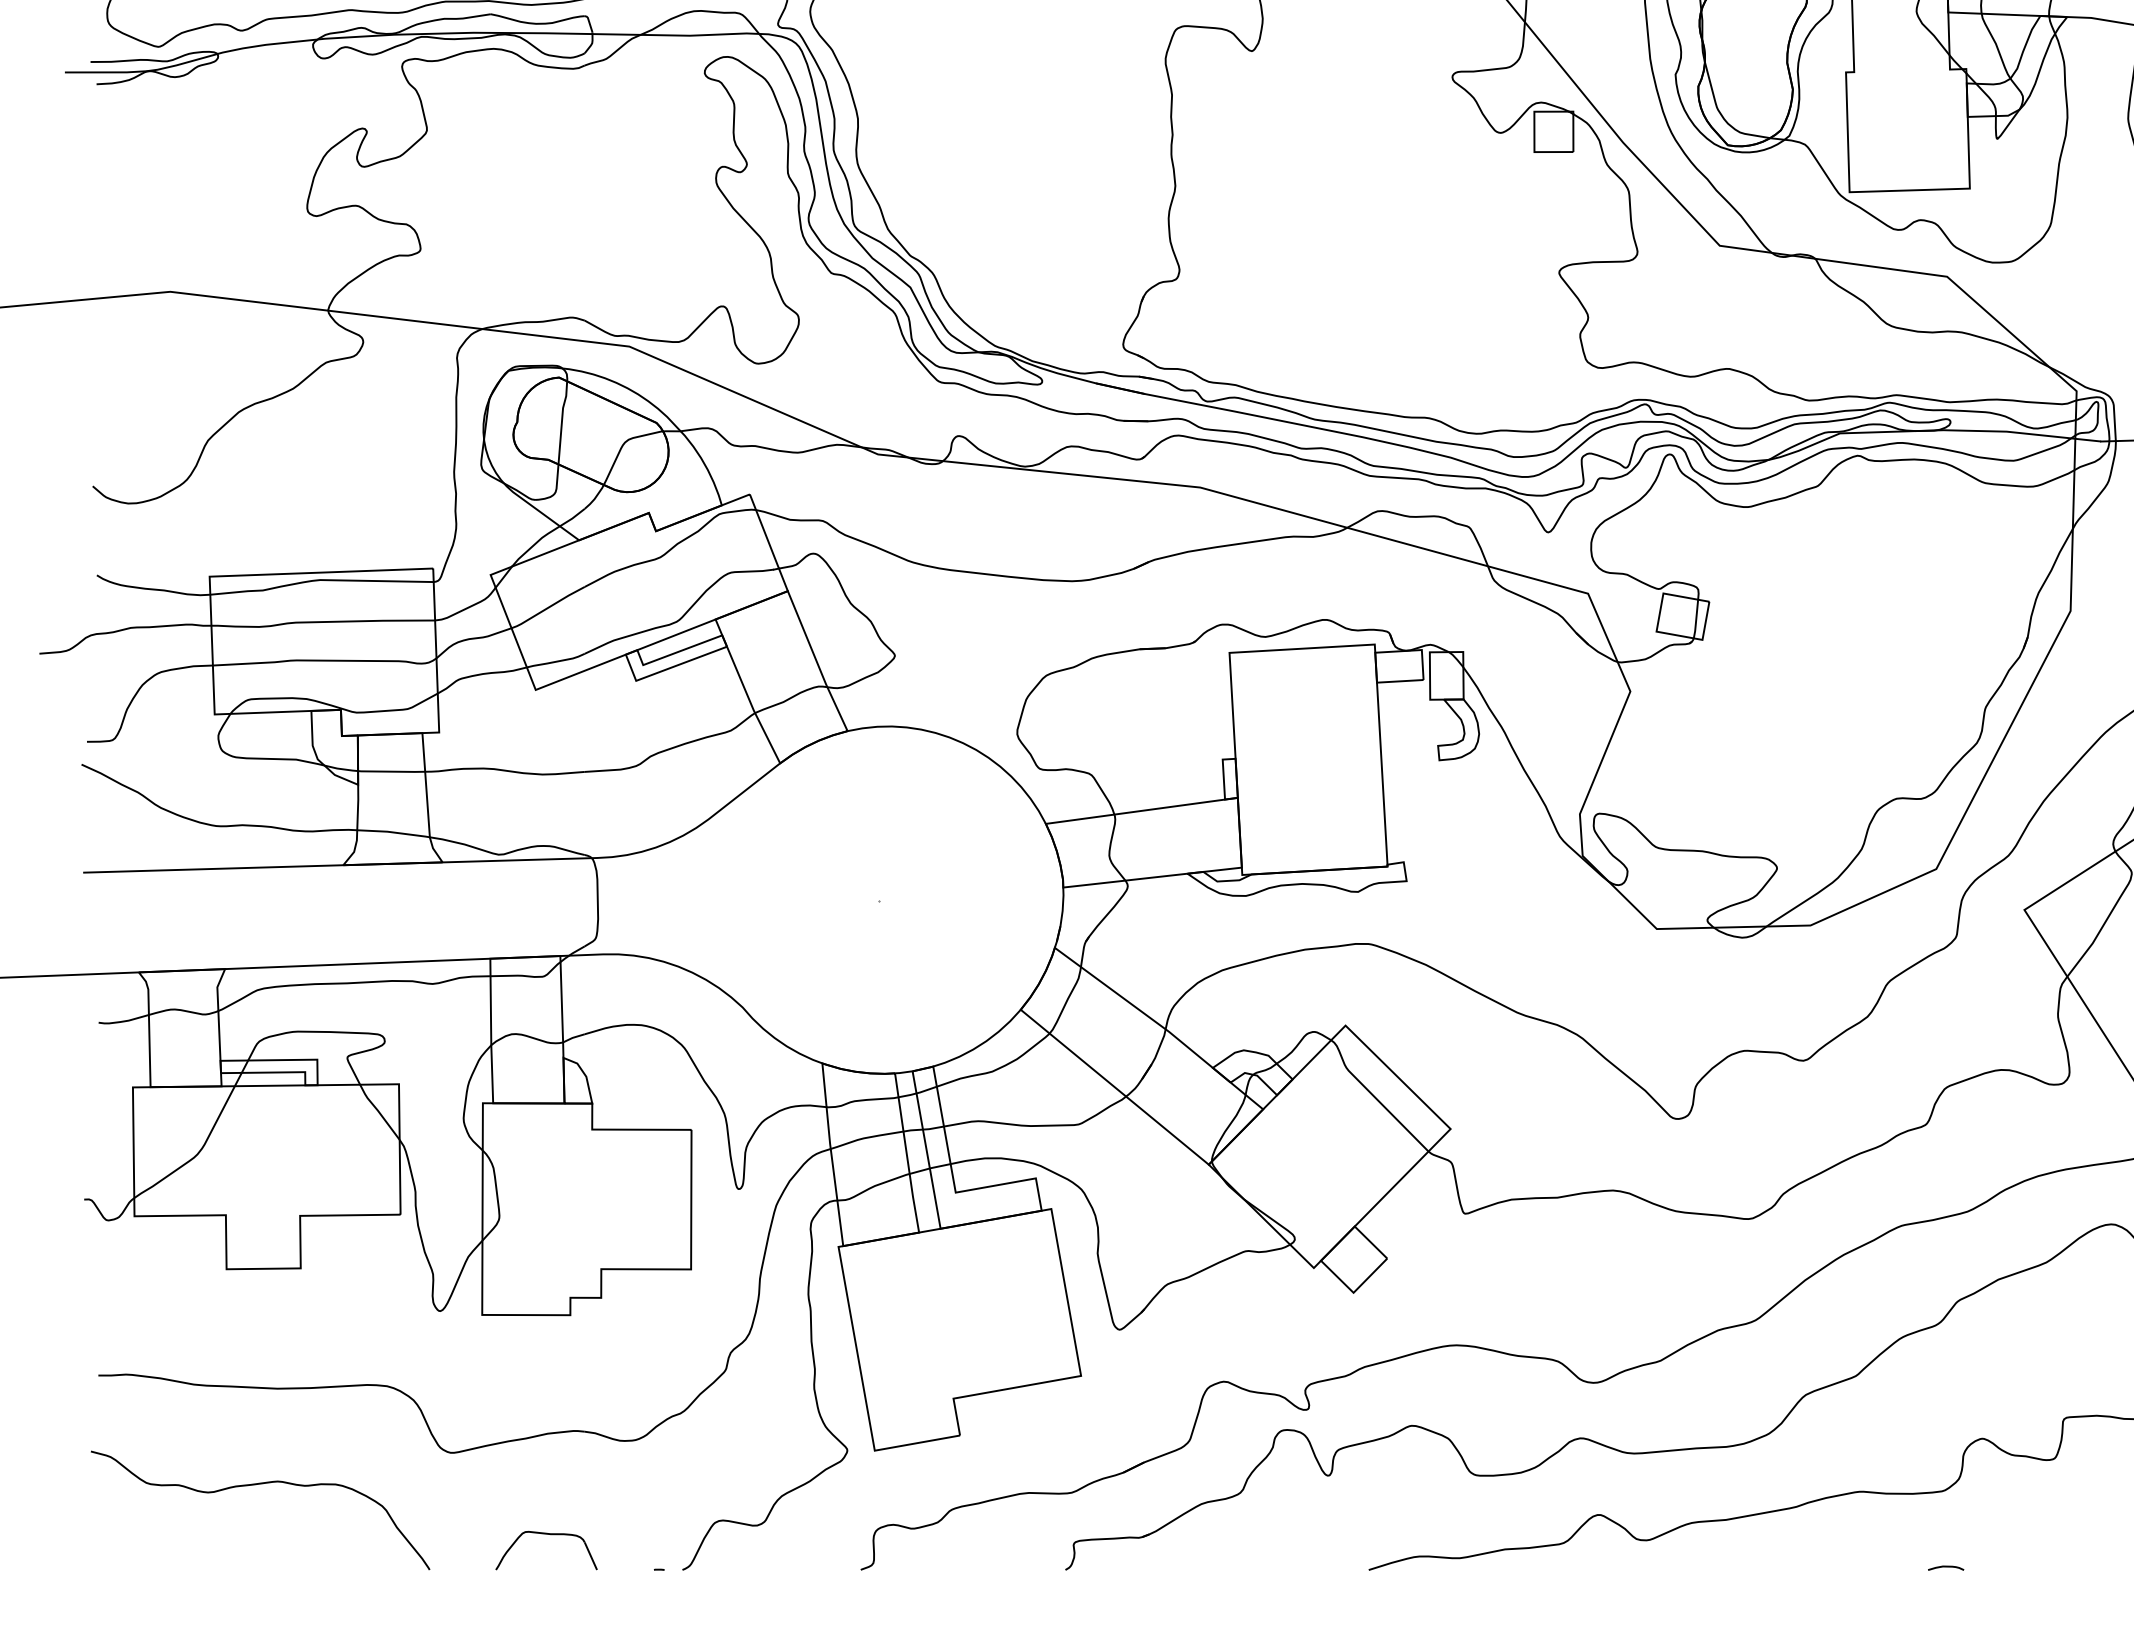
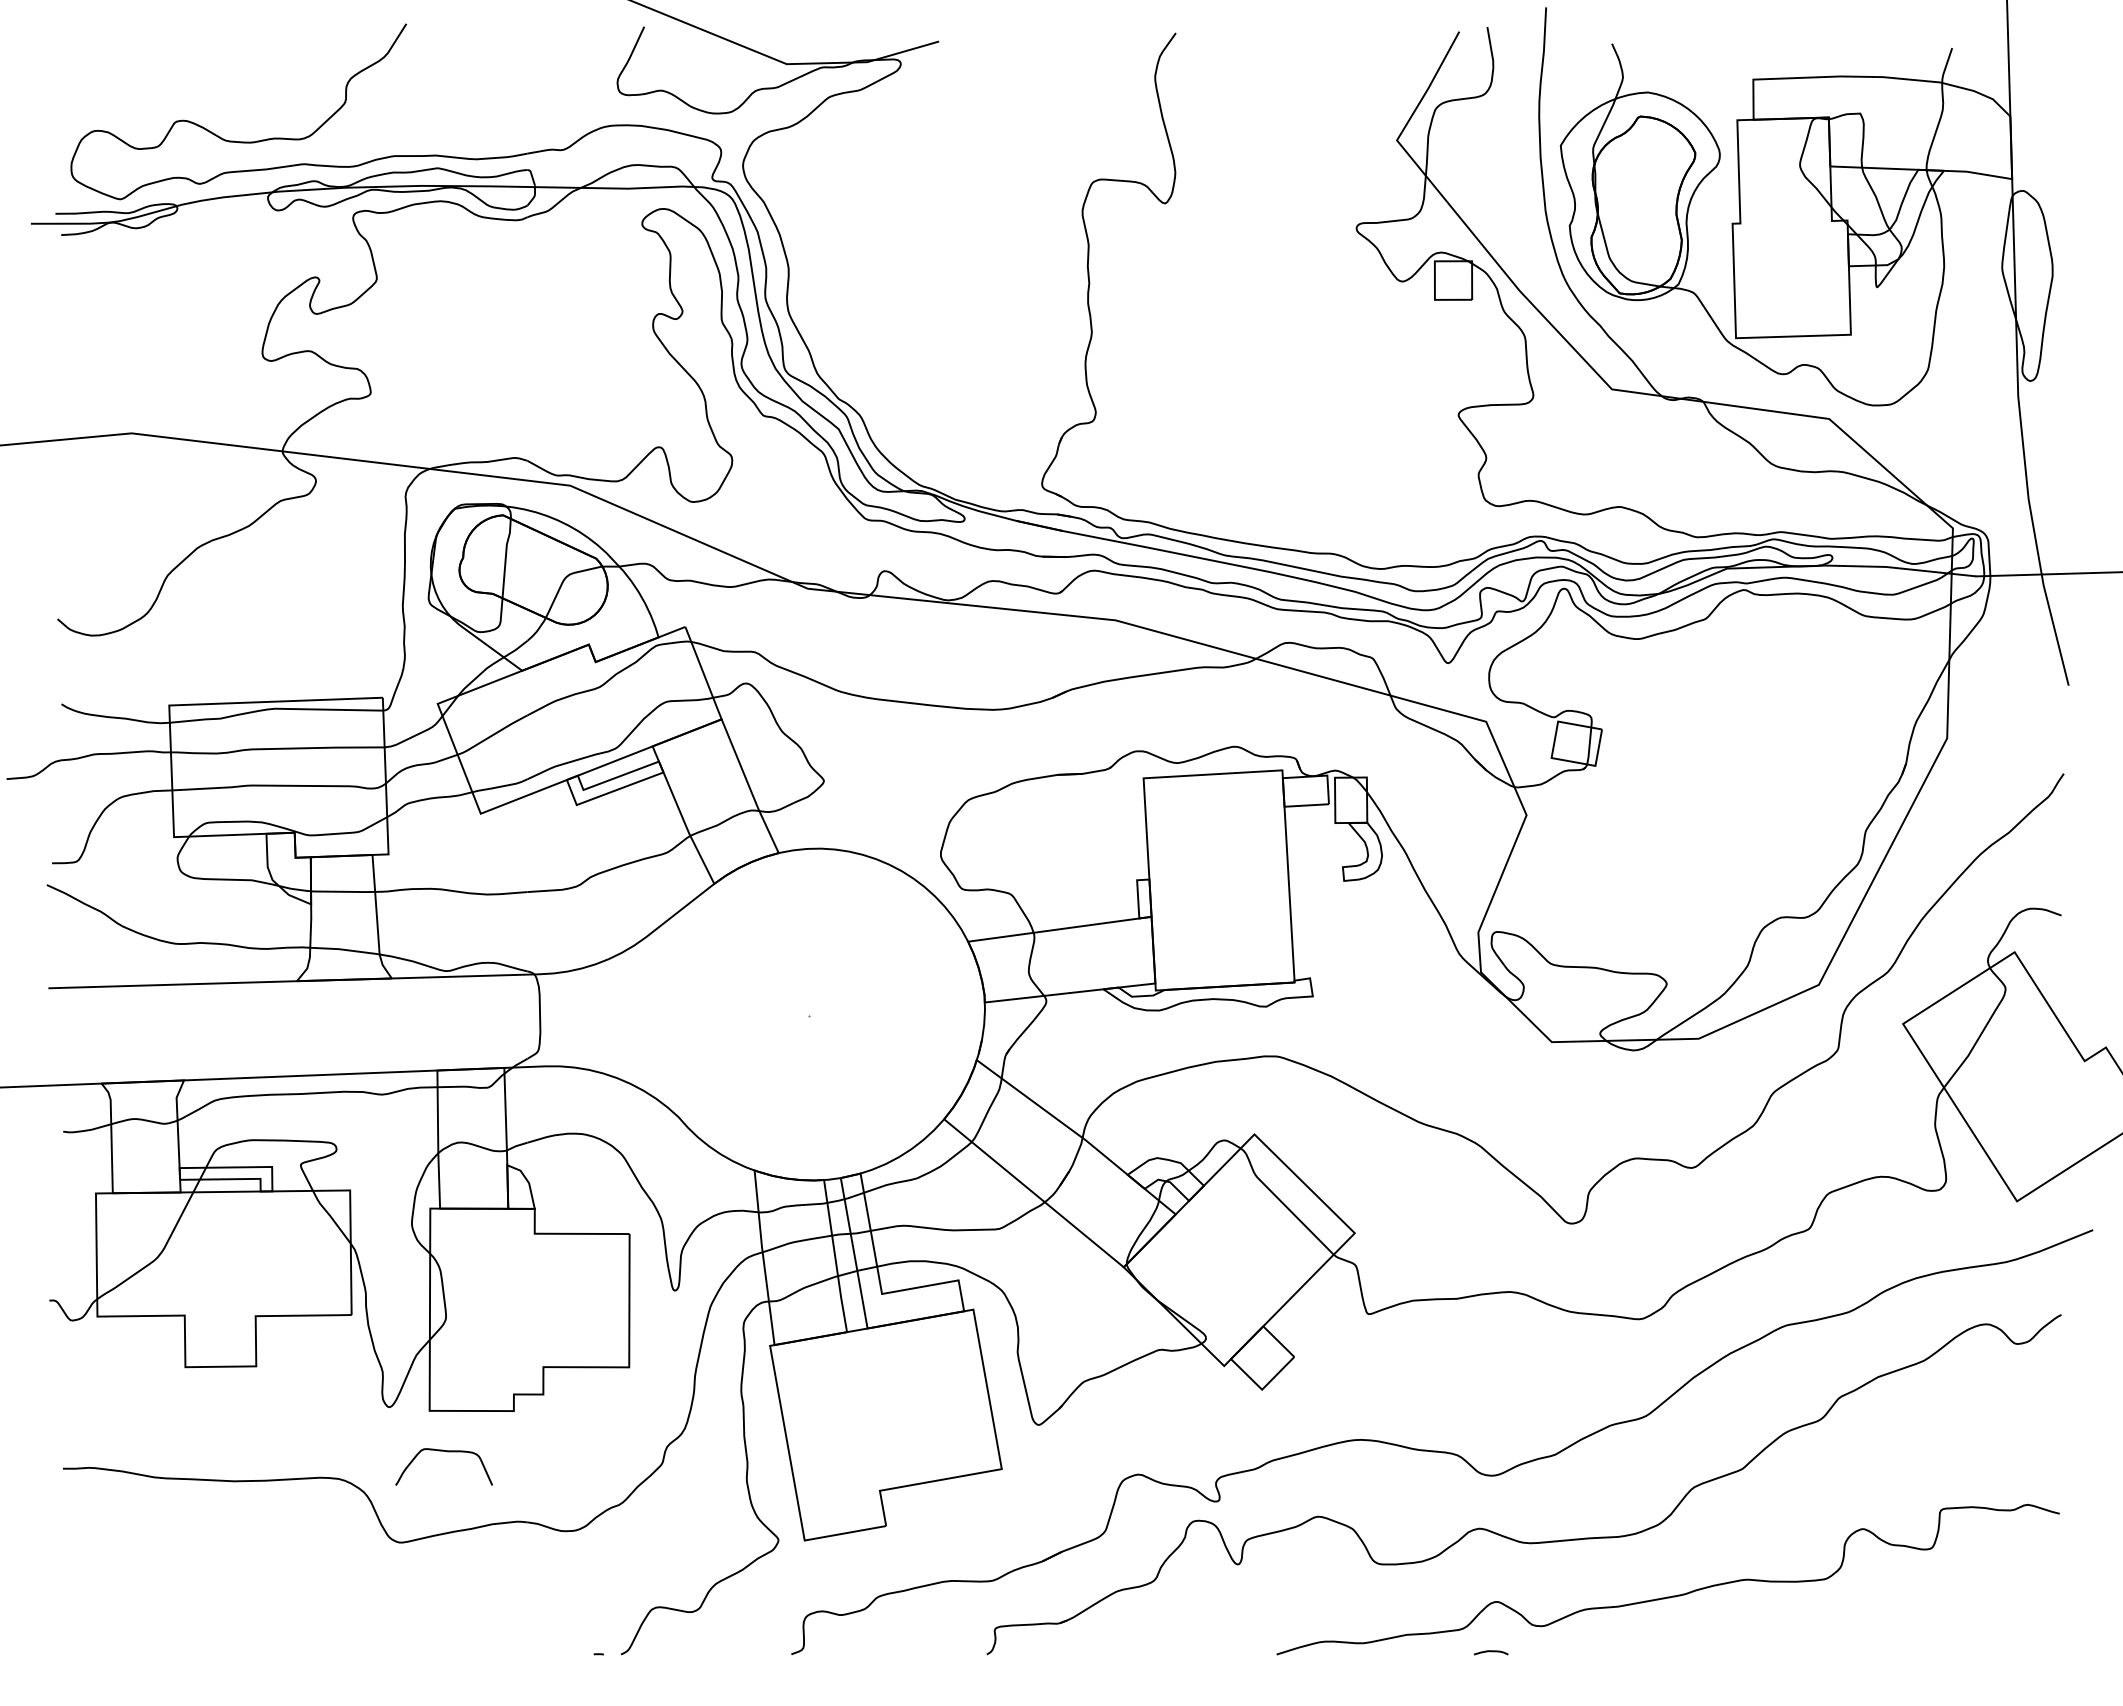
curve: (258, 1485) -> (215, 1573), removed
part: (550, 1535) -> (447, 1452), moved
curve: (1946, 1567) -> (1491, 1652), moved

